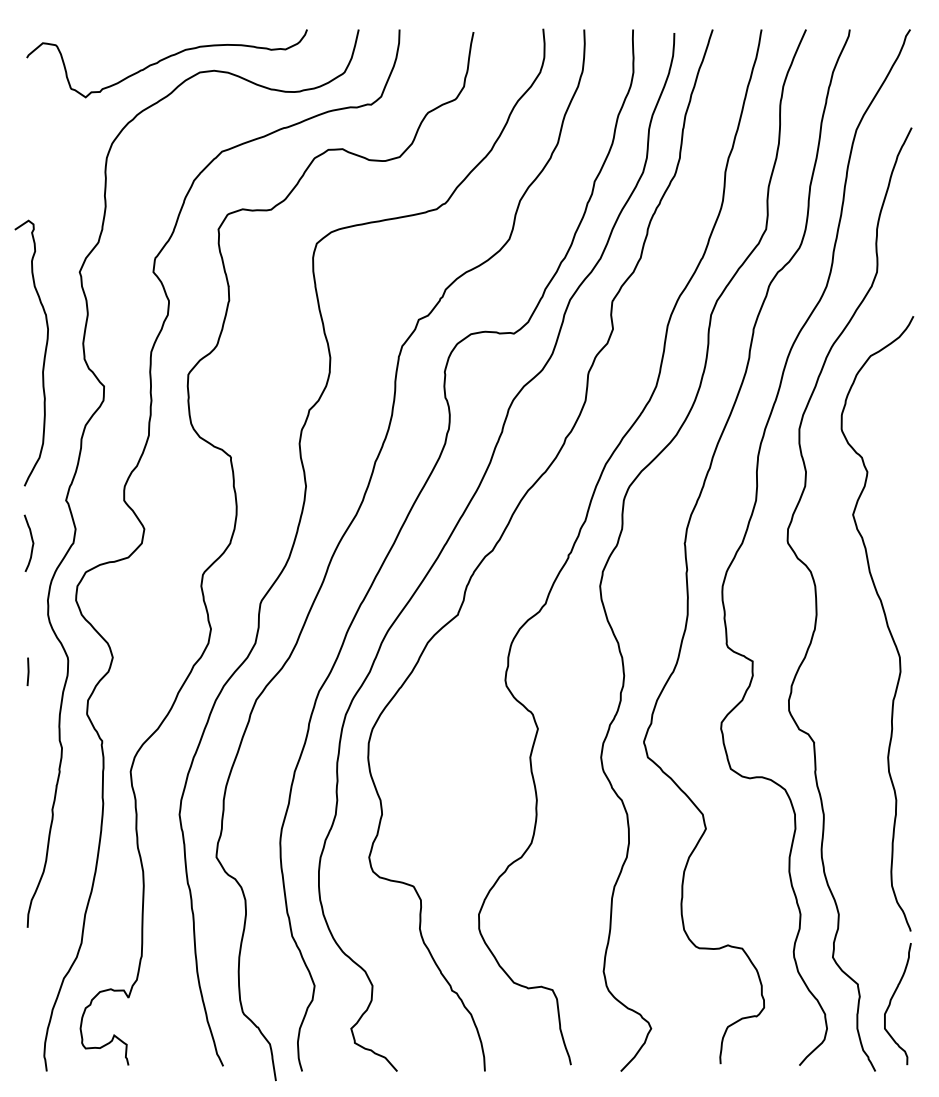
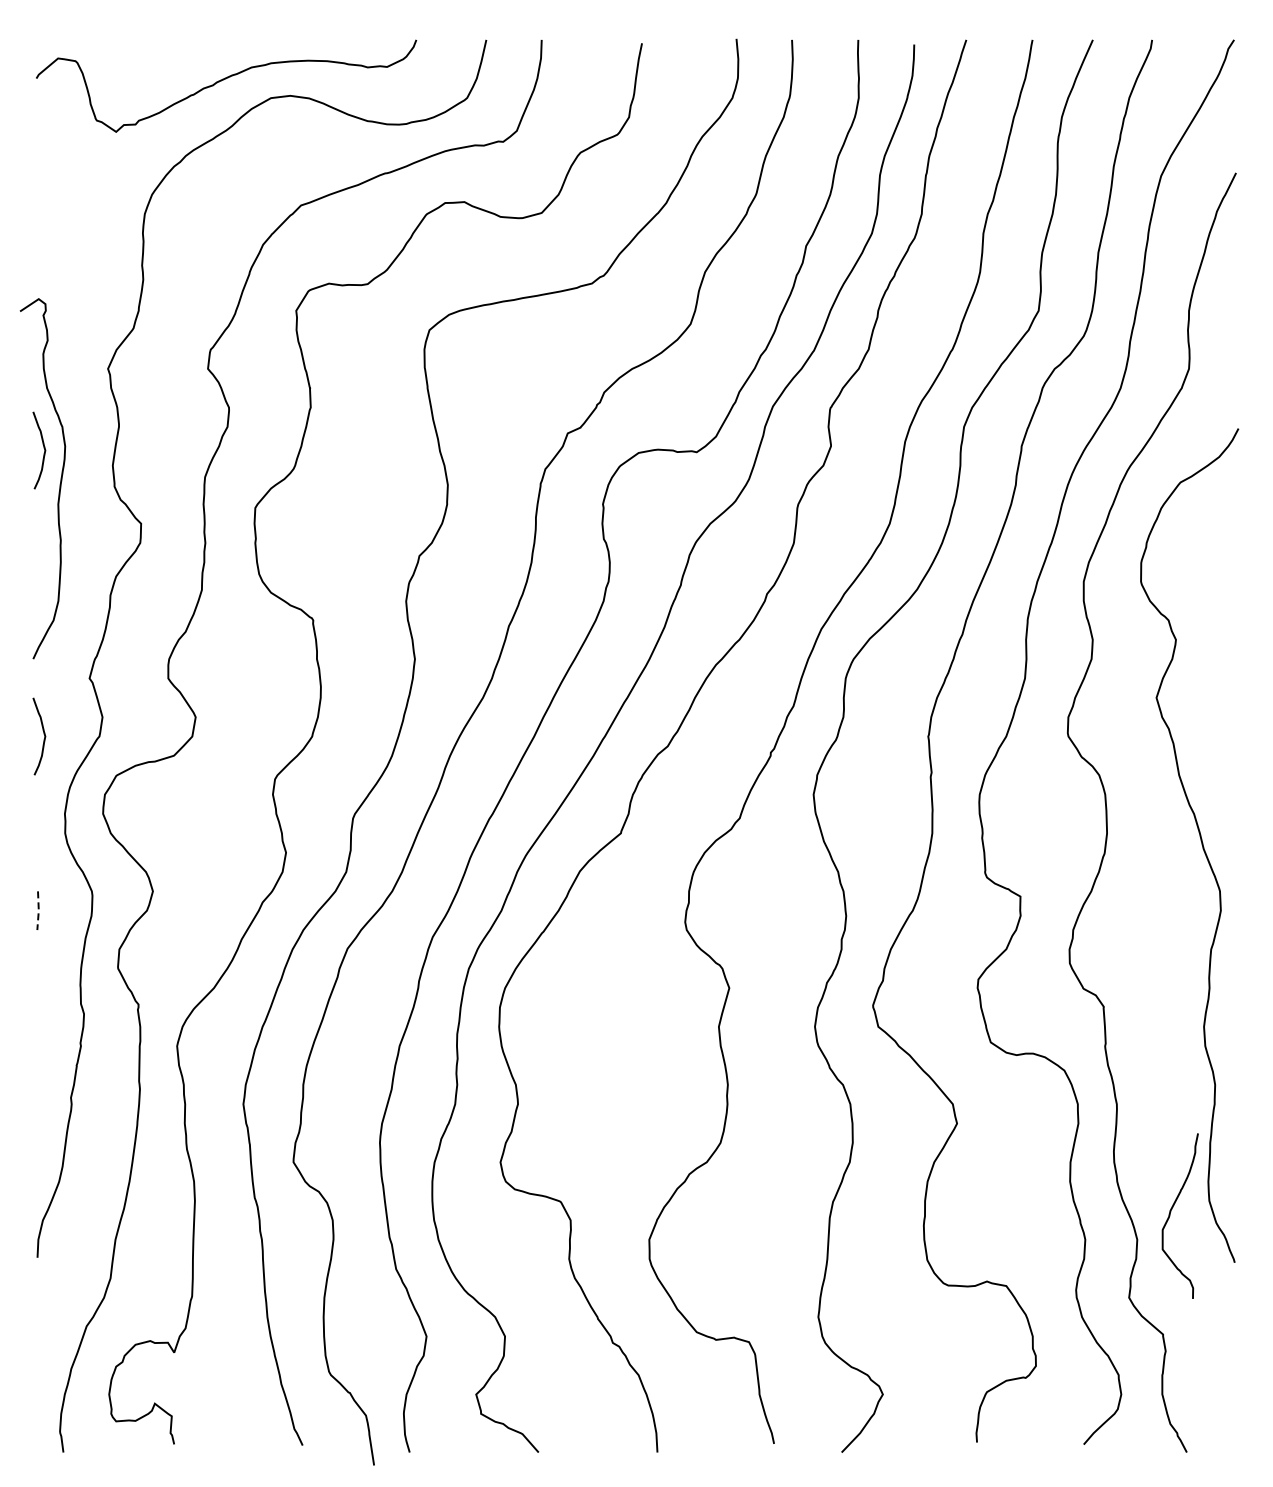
curve: (32, 330) -> (43, 448), added
line: (28, 671) -> (38, 910), solid -> dashed
curve: (891, 1001) -> (1171, 1212), moved

